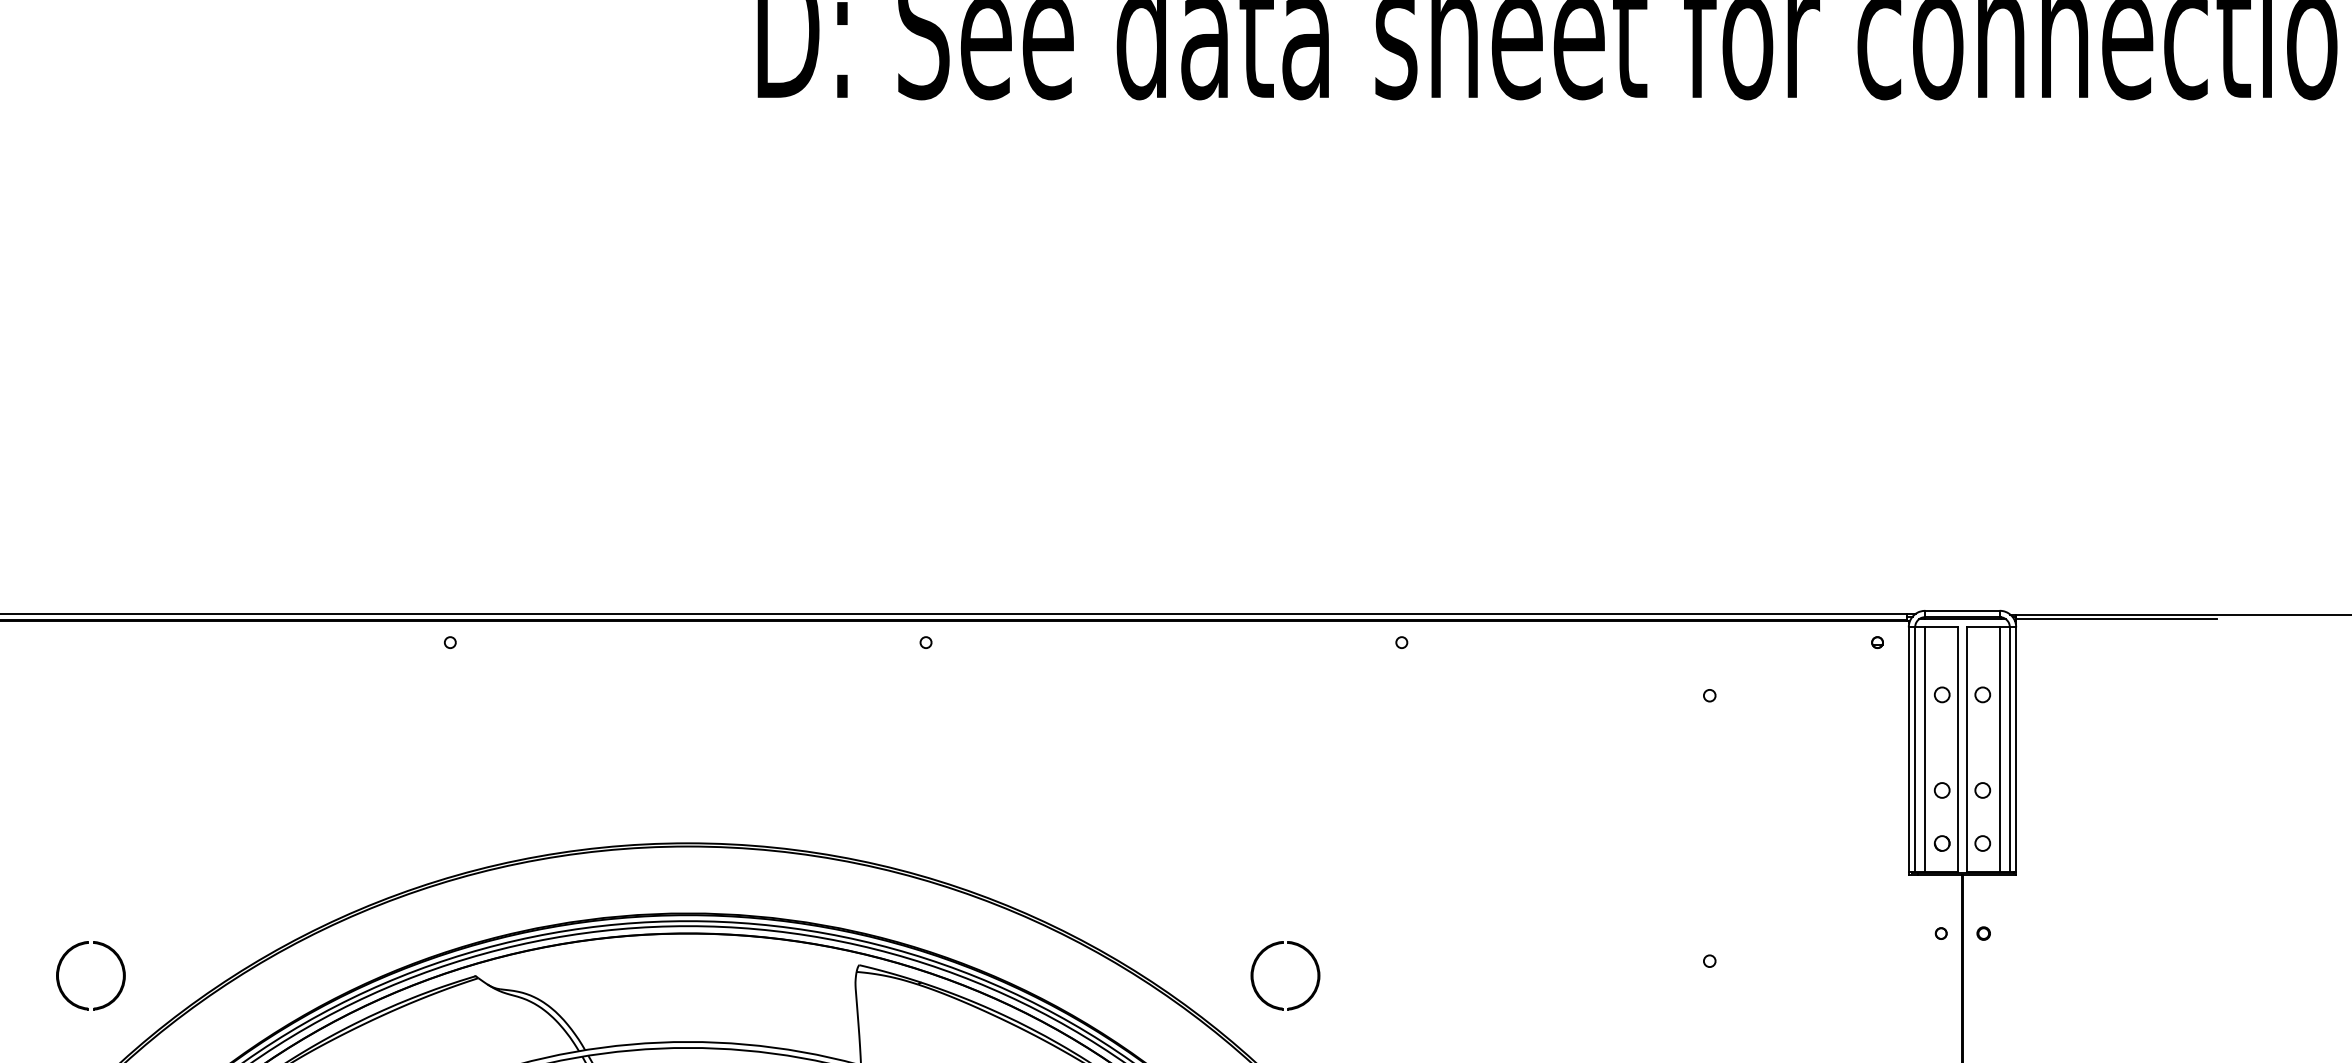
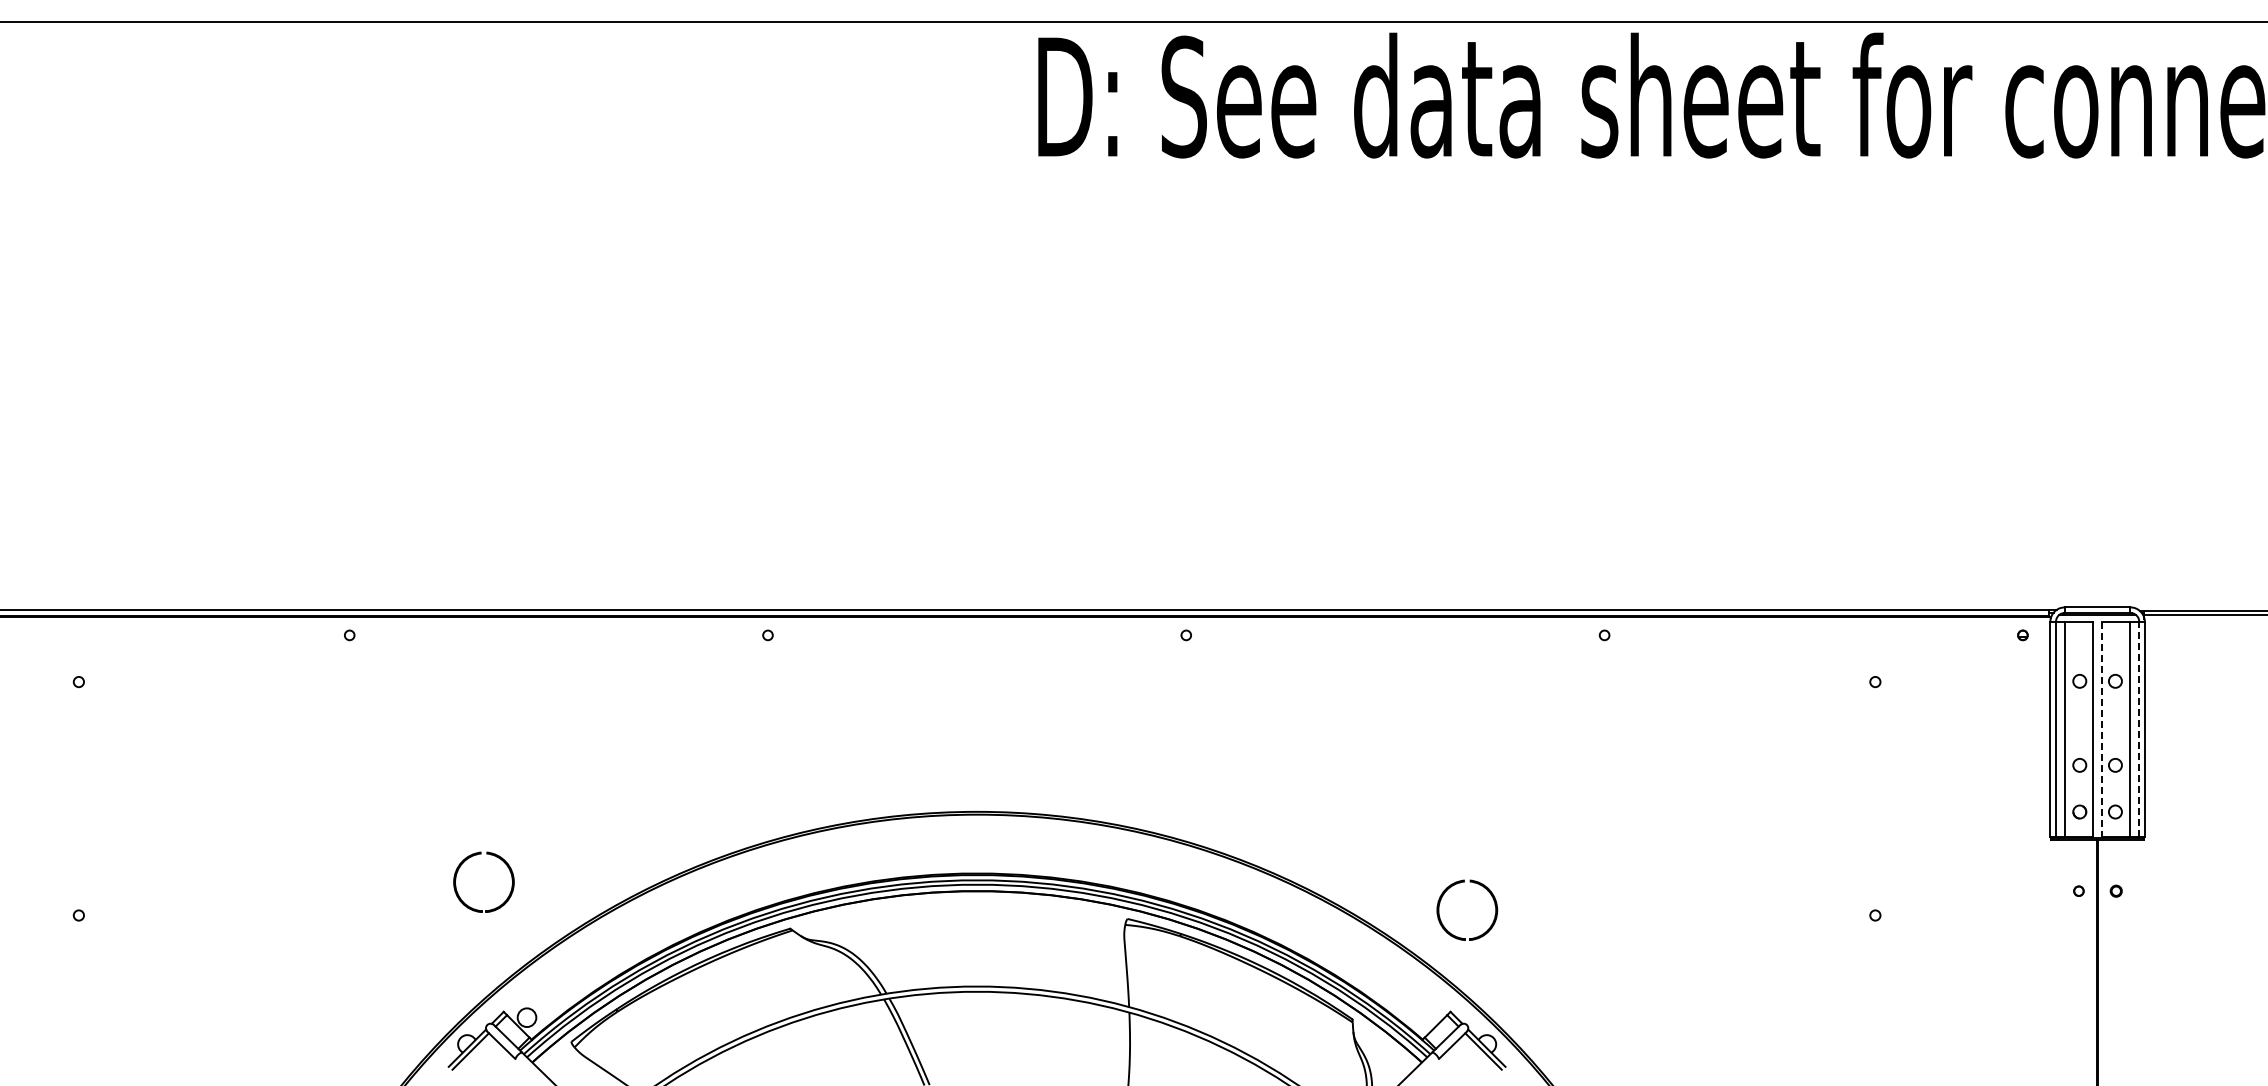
line: (1966, 749) -> (2101, 729), solid -> dashed
line: (2010, 749) -> (2139, 729), solid -> dashed
part: (1299, 947) -> (1479, 885), moved
part: (73, 949) -> (468, 859), moved

